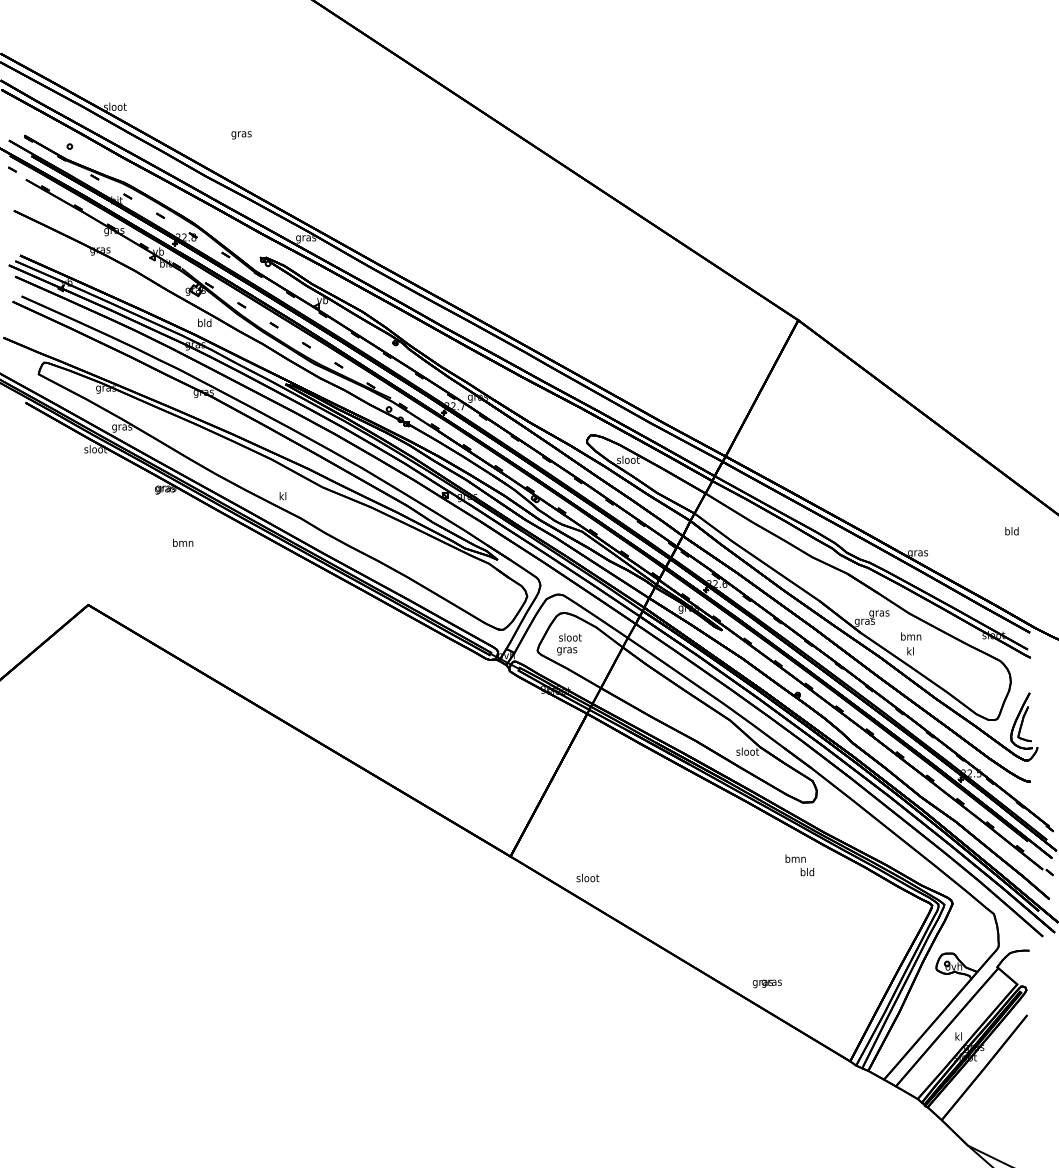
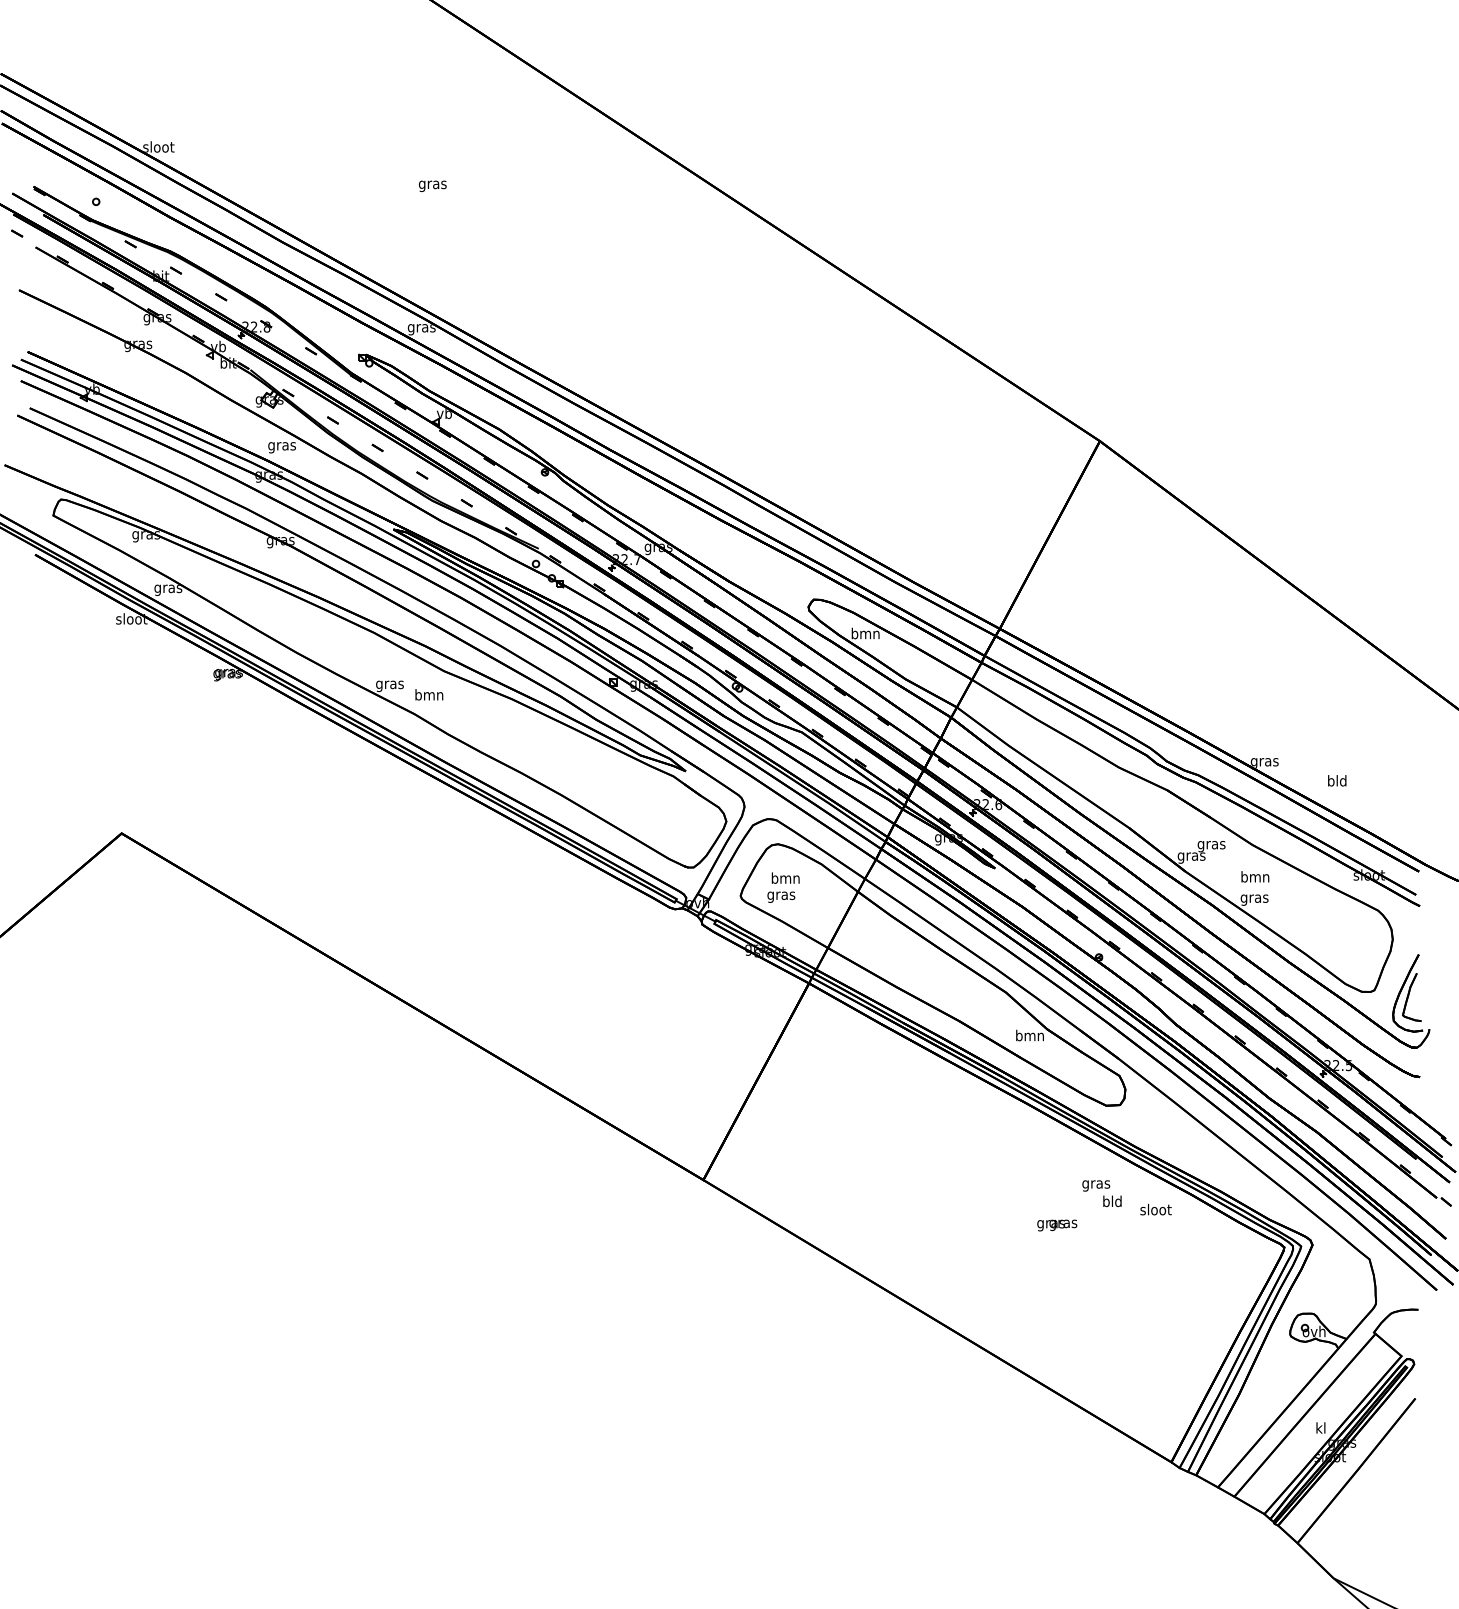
text: (241, 134) -> (432, 185), moved
text: (204, 324) -> (281, 446), bld -> gras
text: (628, 459) -> (865, 633), sloot -> bmn
text: (282, 496) -> (389, 684), kl -> gras
text: (1012, 531) -> (1337, 780), moved
text: (183, 542) -> (429, 694), moved
text: (570, 636) -> (785, 877), sloot -> bmn
text: (910, 652) -> (1254, 898), kl -> gras
text: (747, 751) -> (1029, 1035), sloot -> bmn
text: (795, 859) -> (1096, 1184), bmn -> gras
text: (587, 877) -> (1155, 1209), moved
text: (767, 983) -> (1057, 1225), moved

